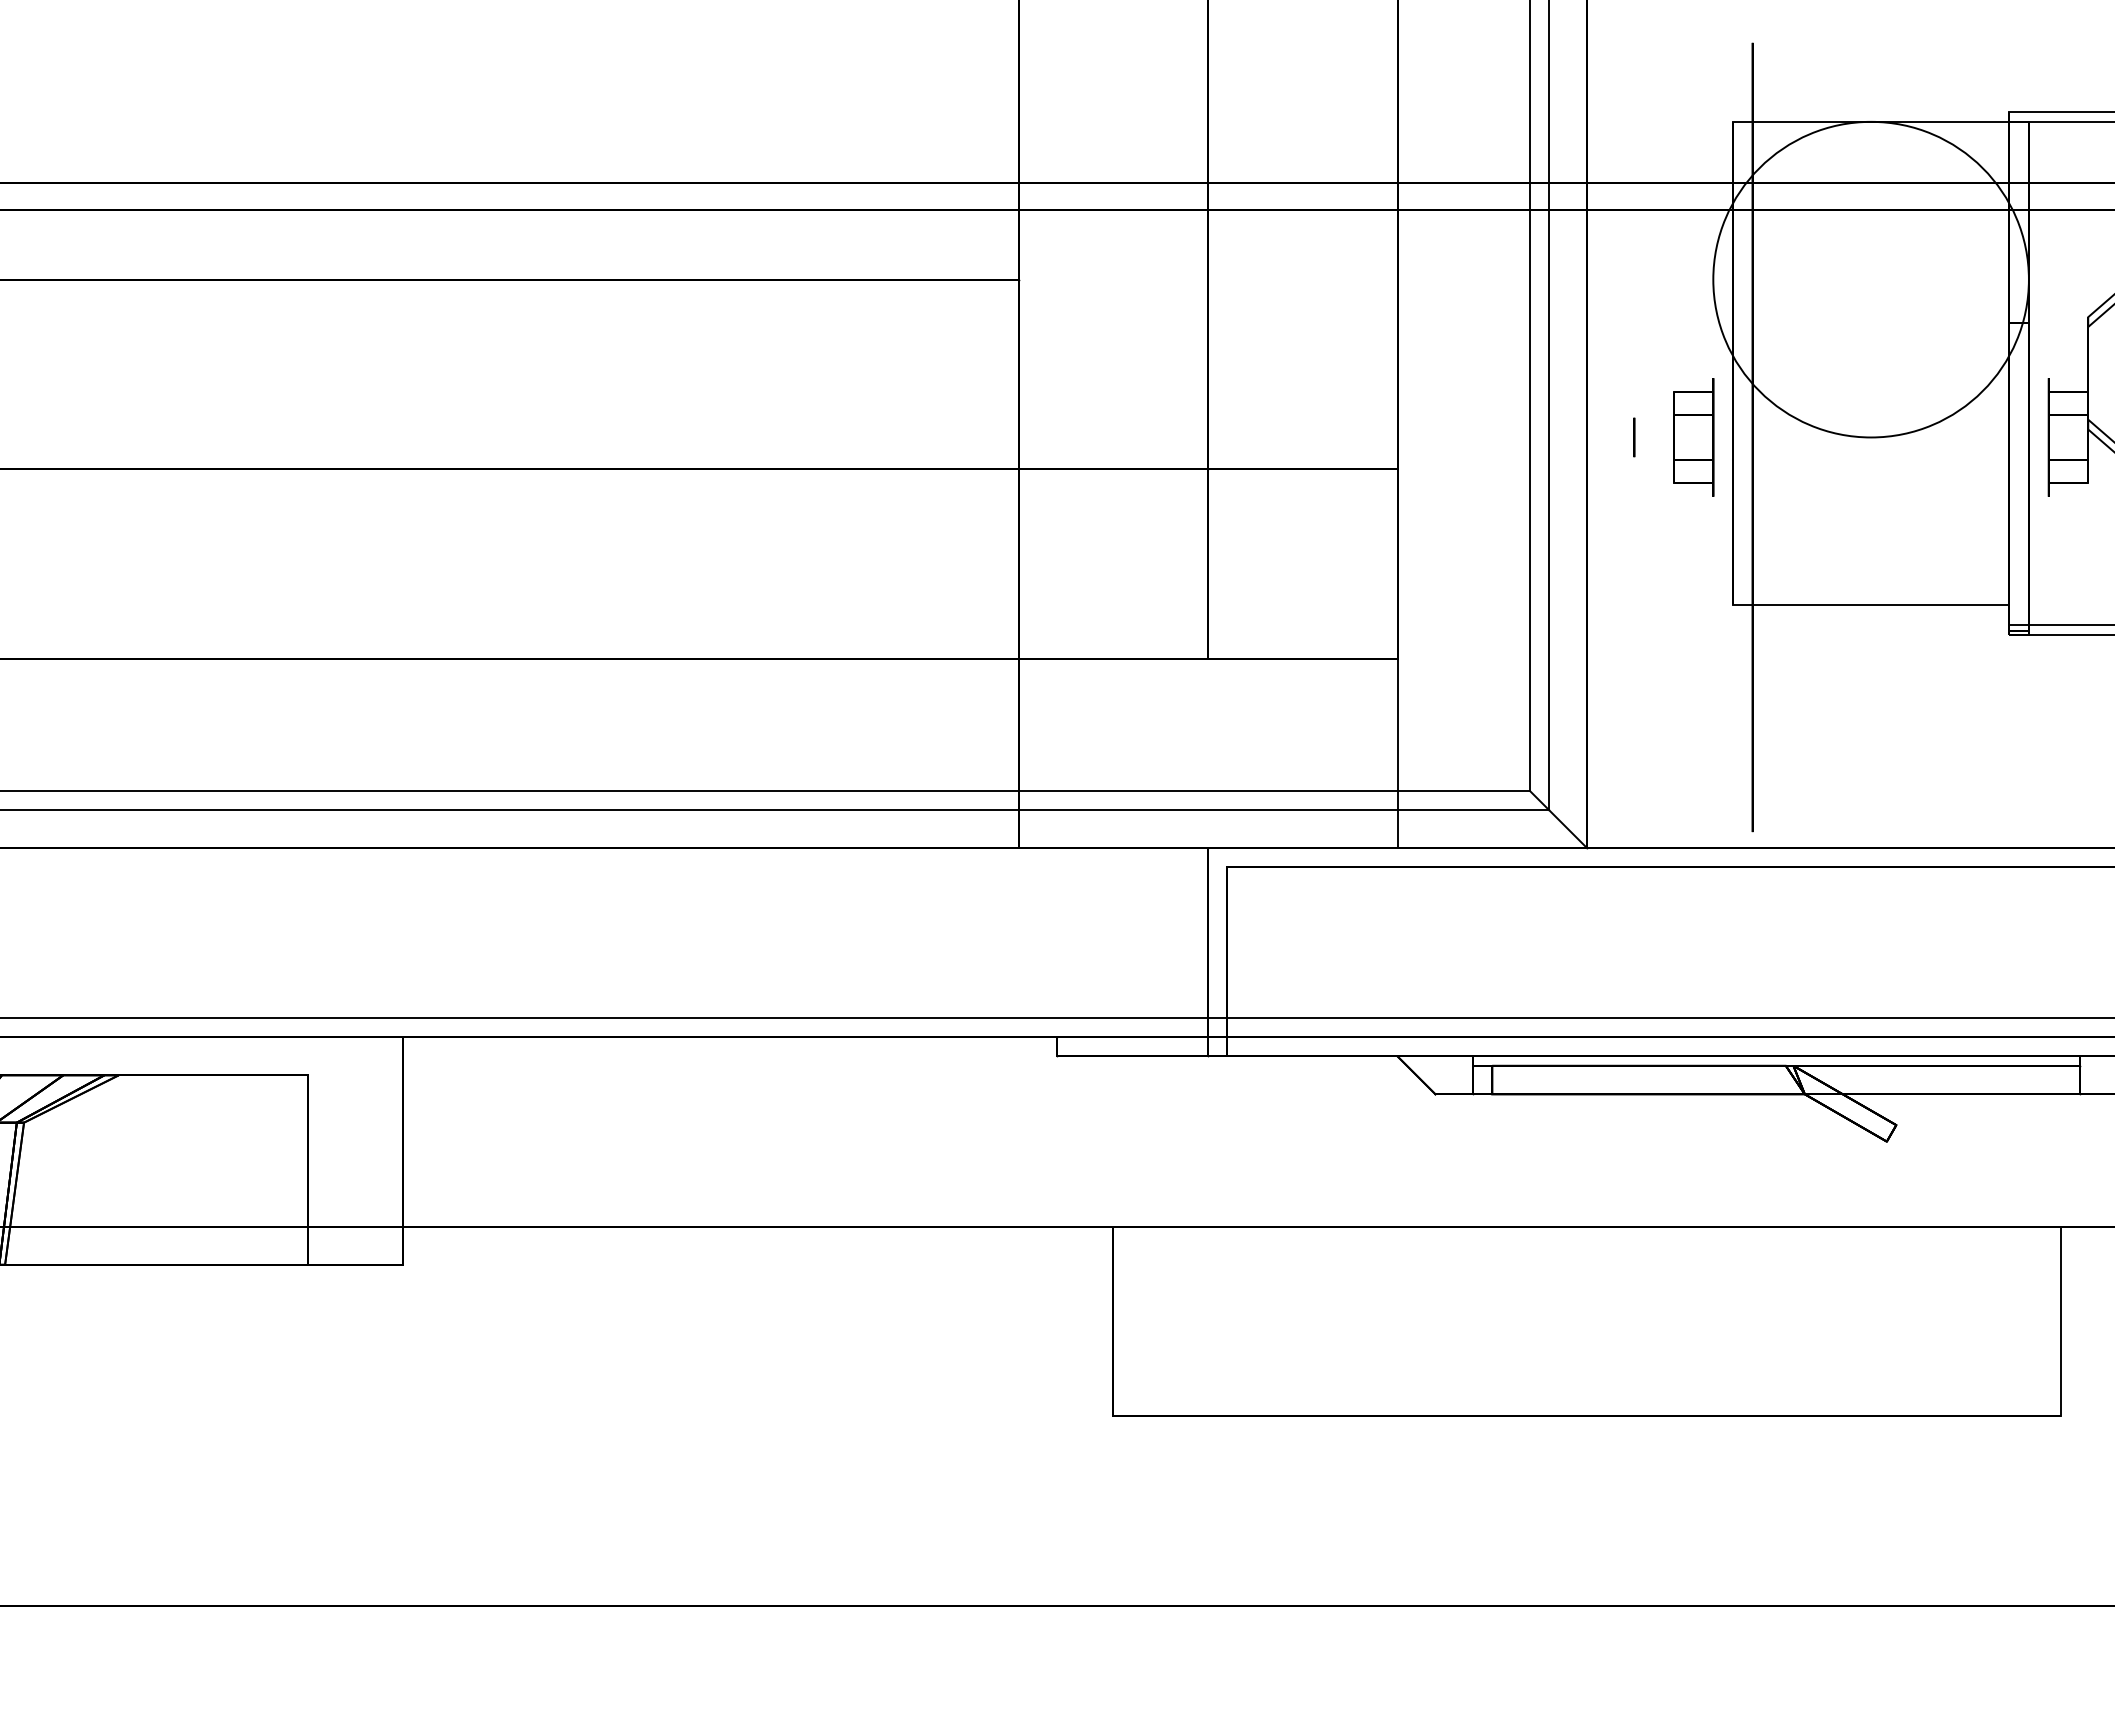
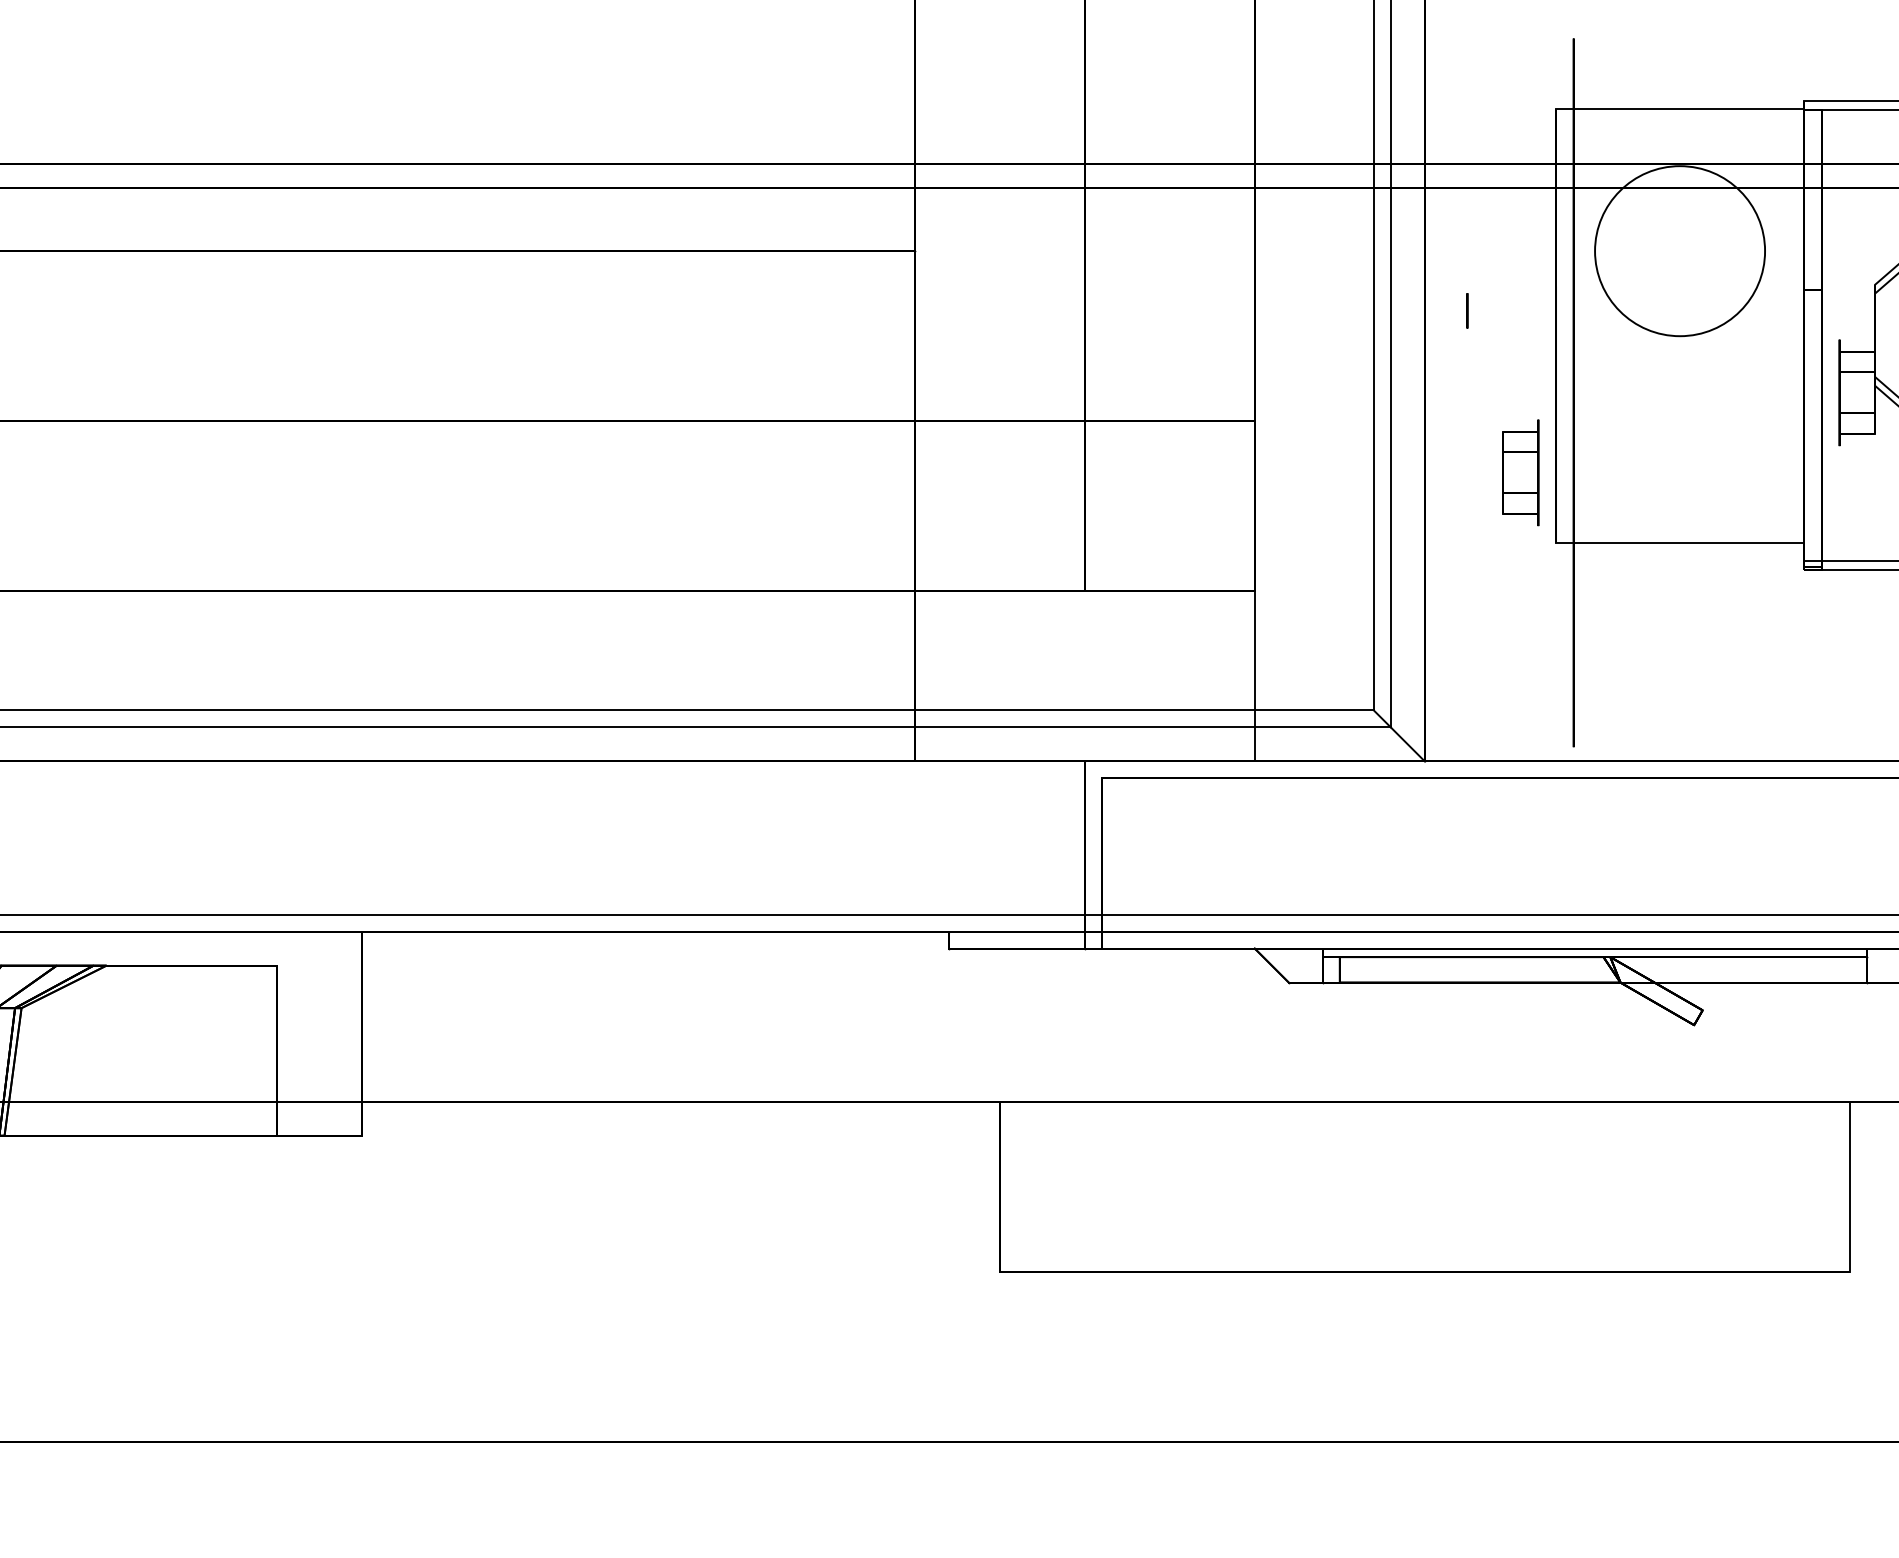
circle: (1870, 278) -> (1679, 250), size x0.6
circle: (1634, 437) -> (1467, 310), moved
part: (1693, 437) -> (1520, 472), moved

